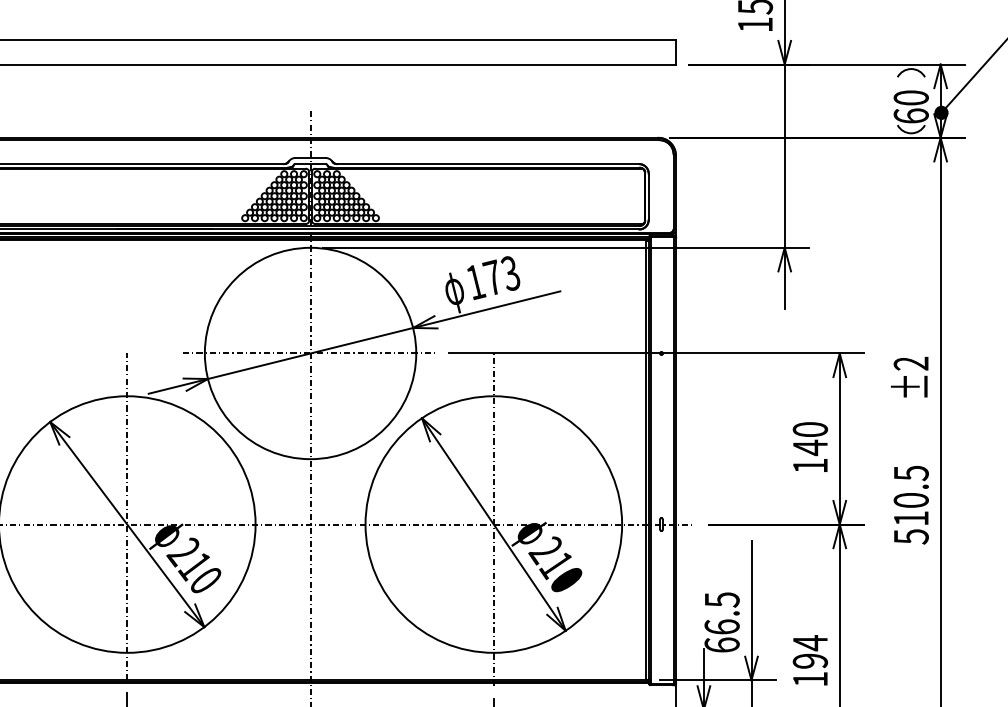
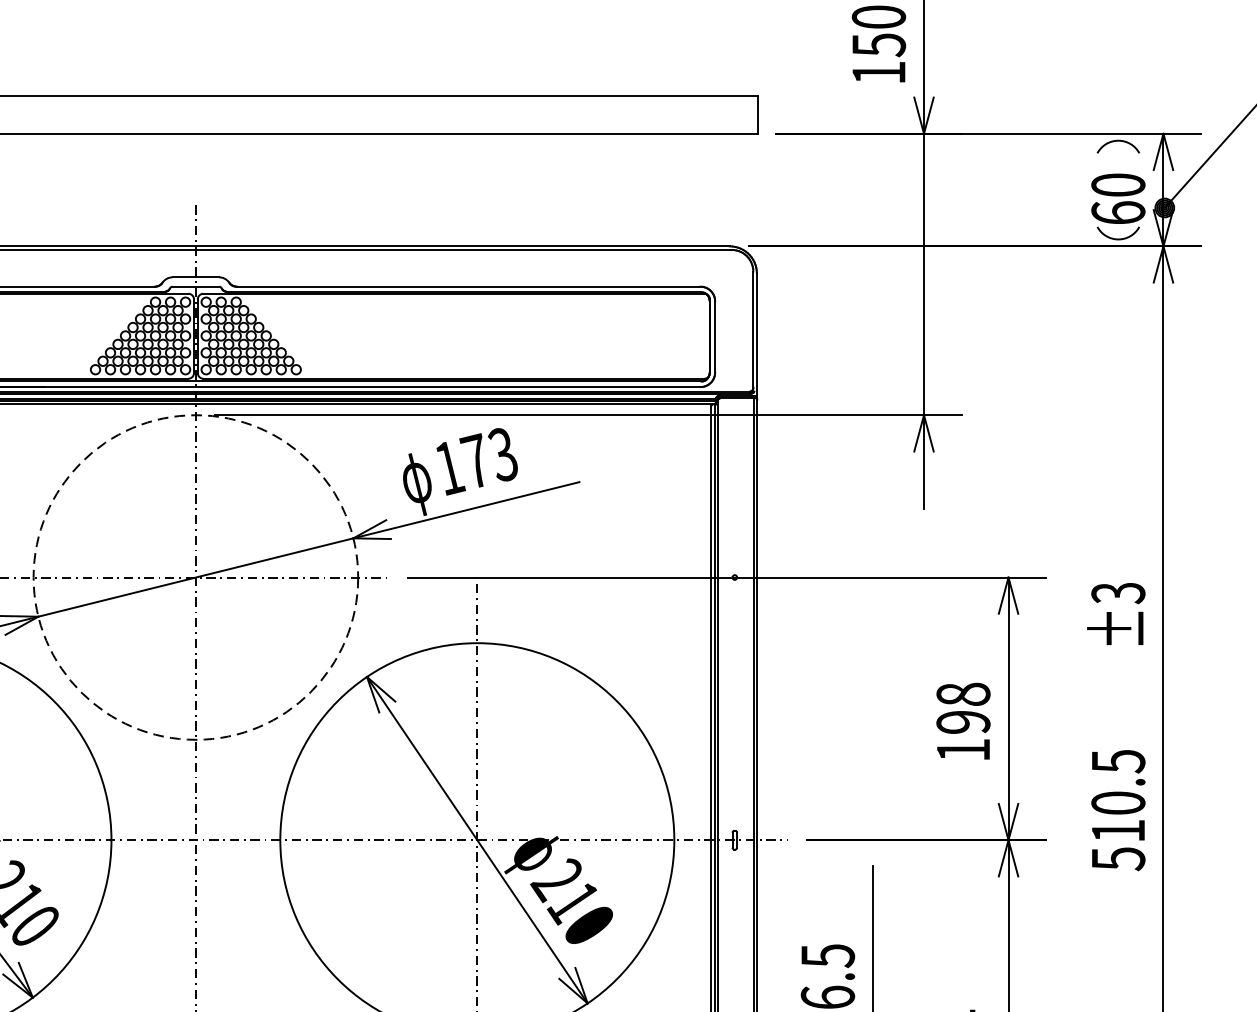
circle: (310, 353) -> (195, 577), solid -> dashed
text: (911, 363) -> (1118, 592), ±2 -> ±3
text: (810, 439) -> (963, 709), 140 -> 198

